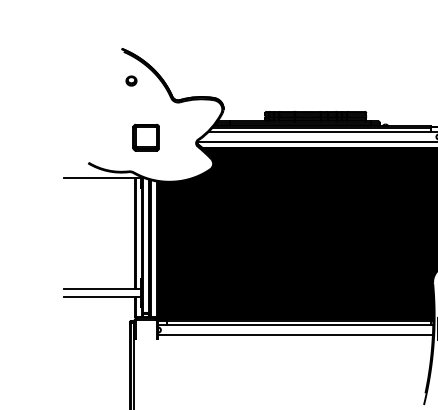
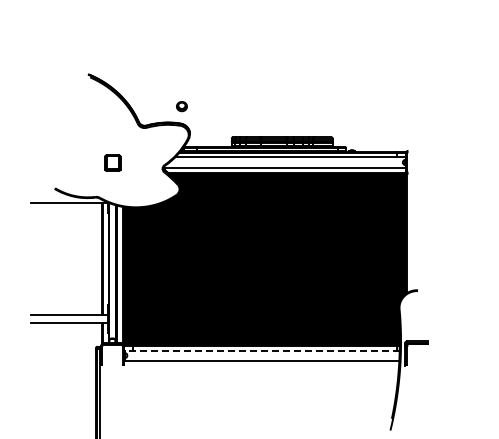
part: (131, 80) -> (181, 106), moved
part: (146, 136) -> (112, 162), size x0.6
line: (296, 324) -> (262, 350), solid -> dashed

